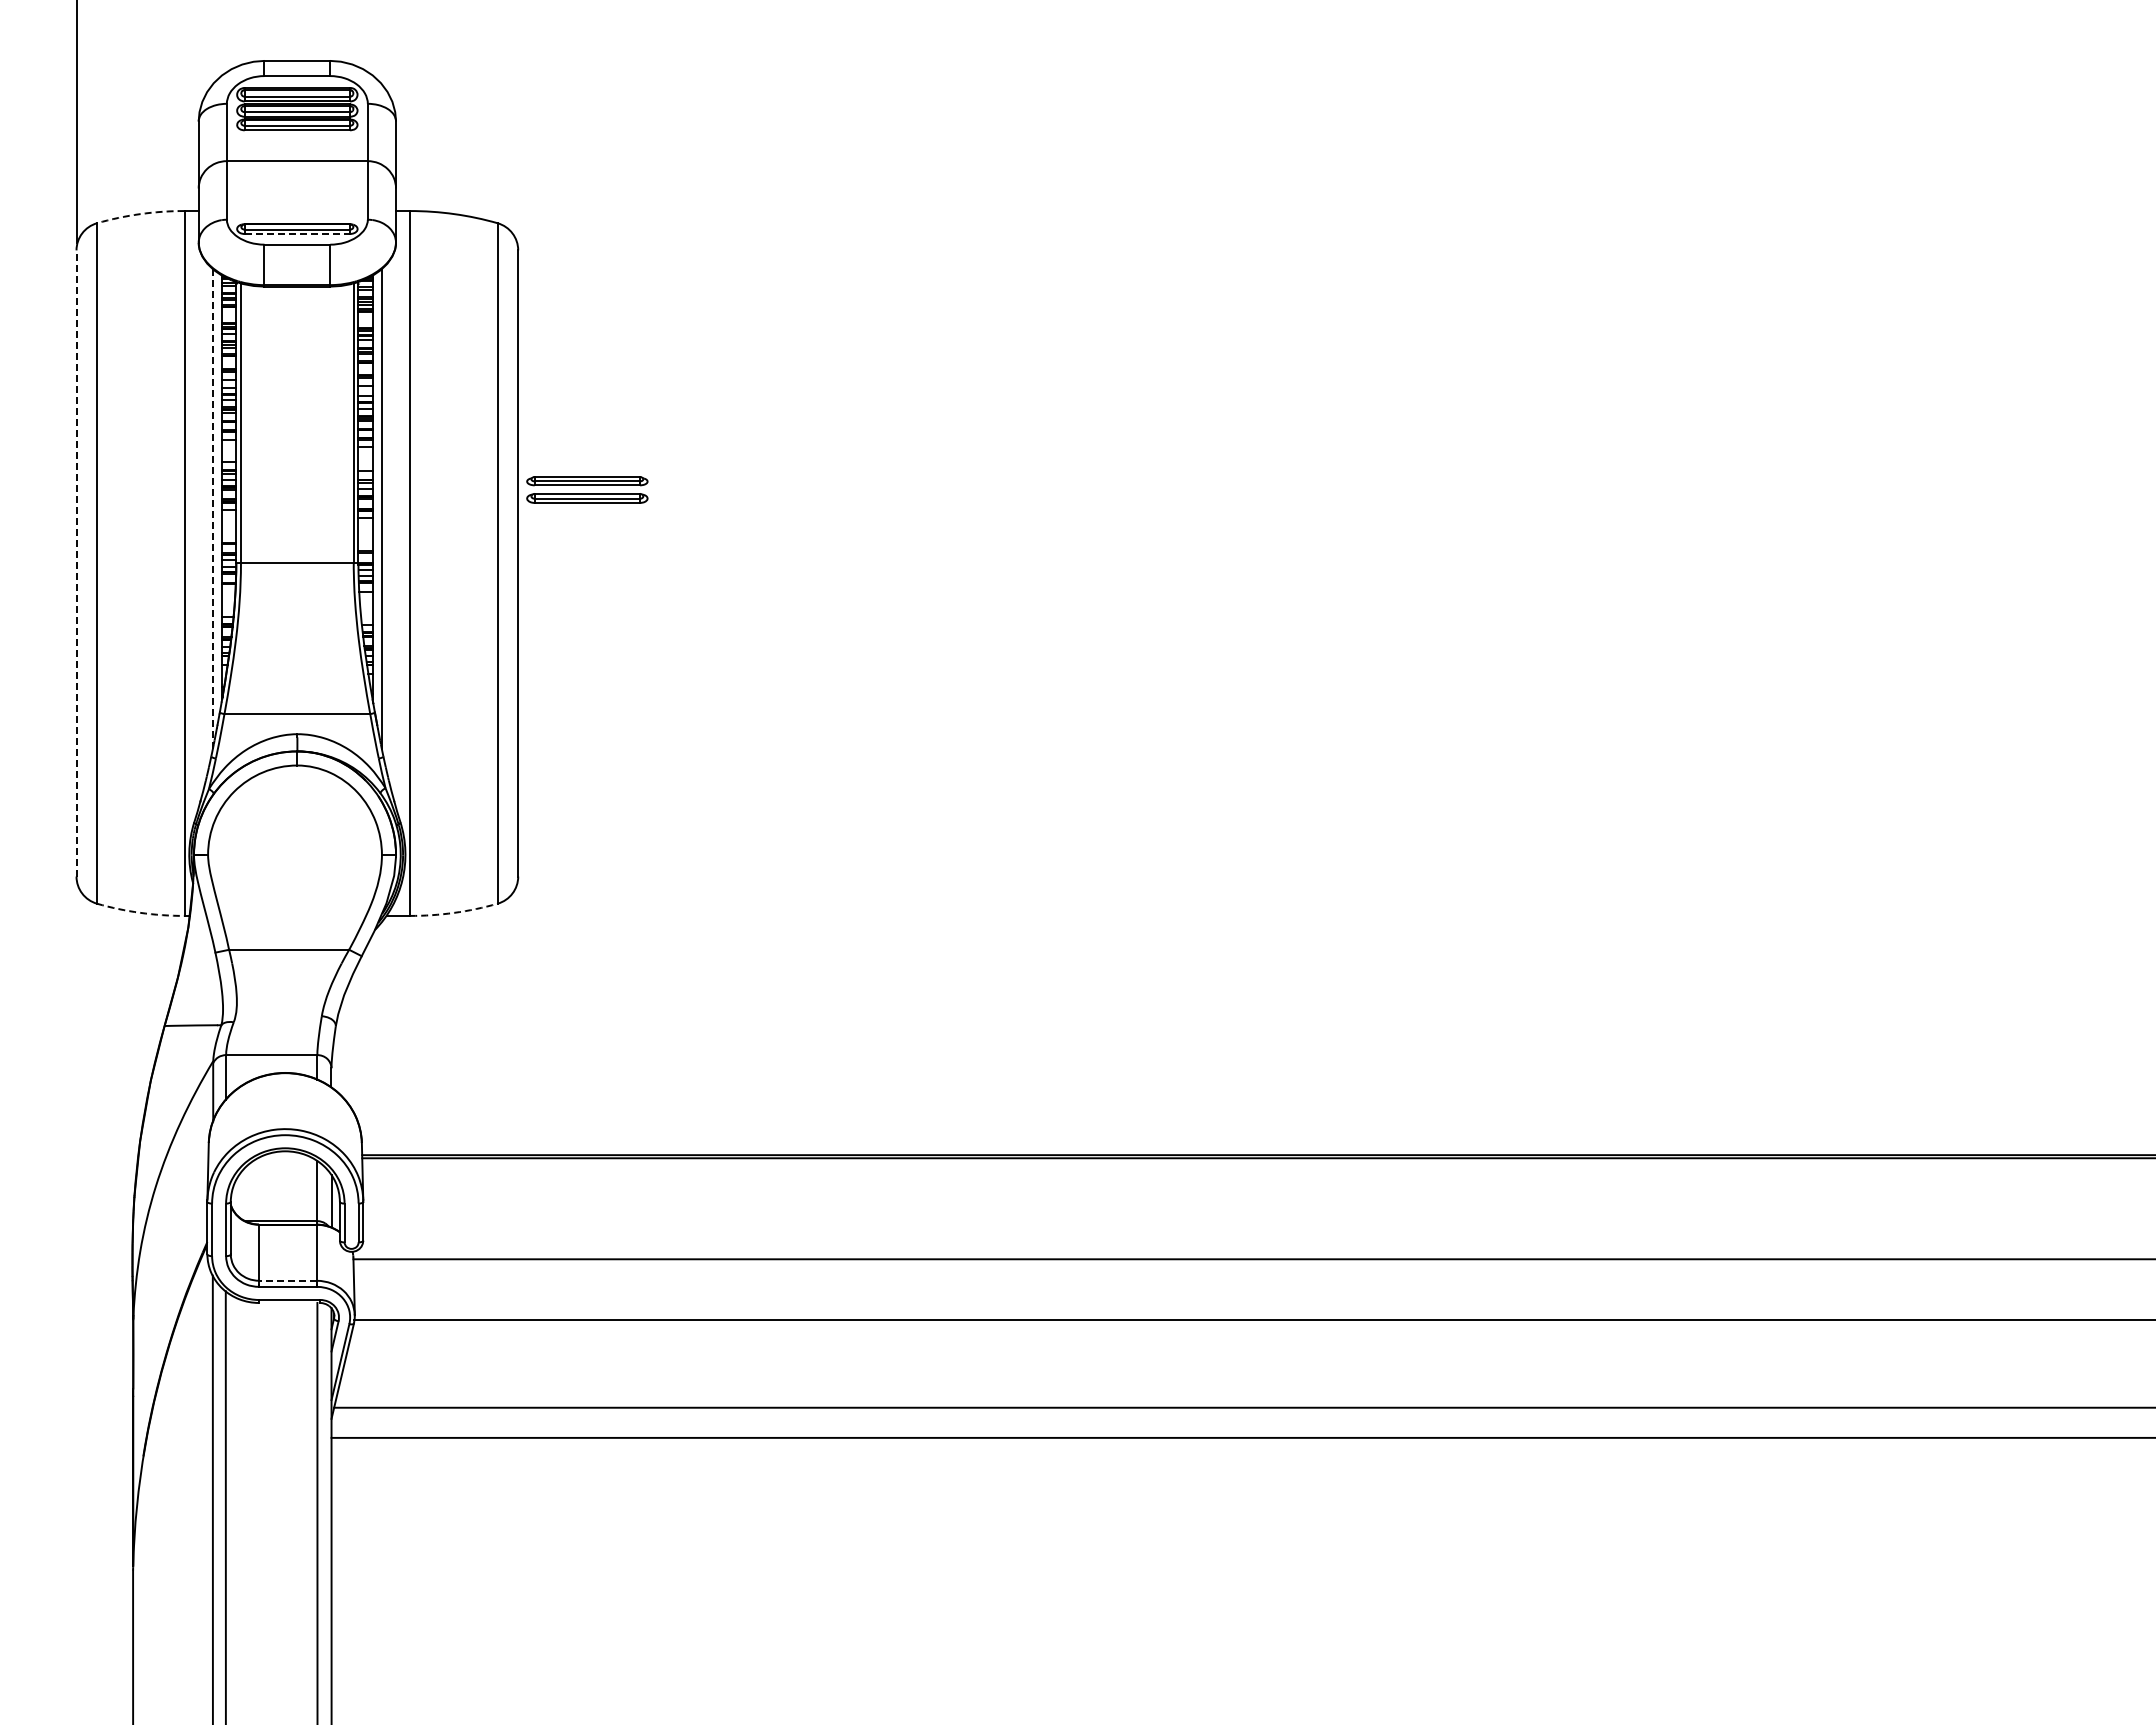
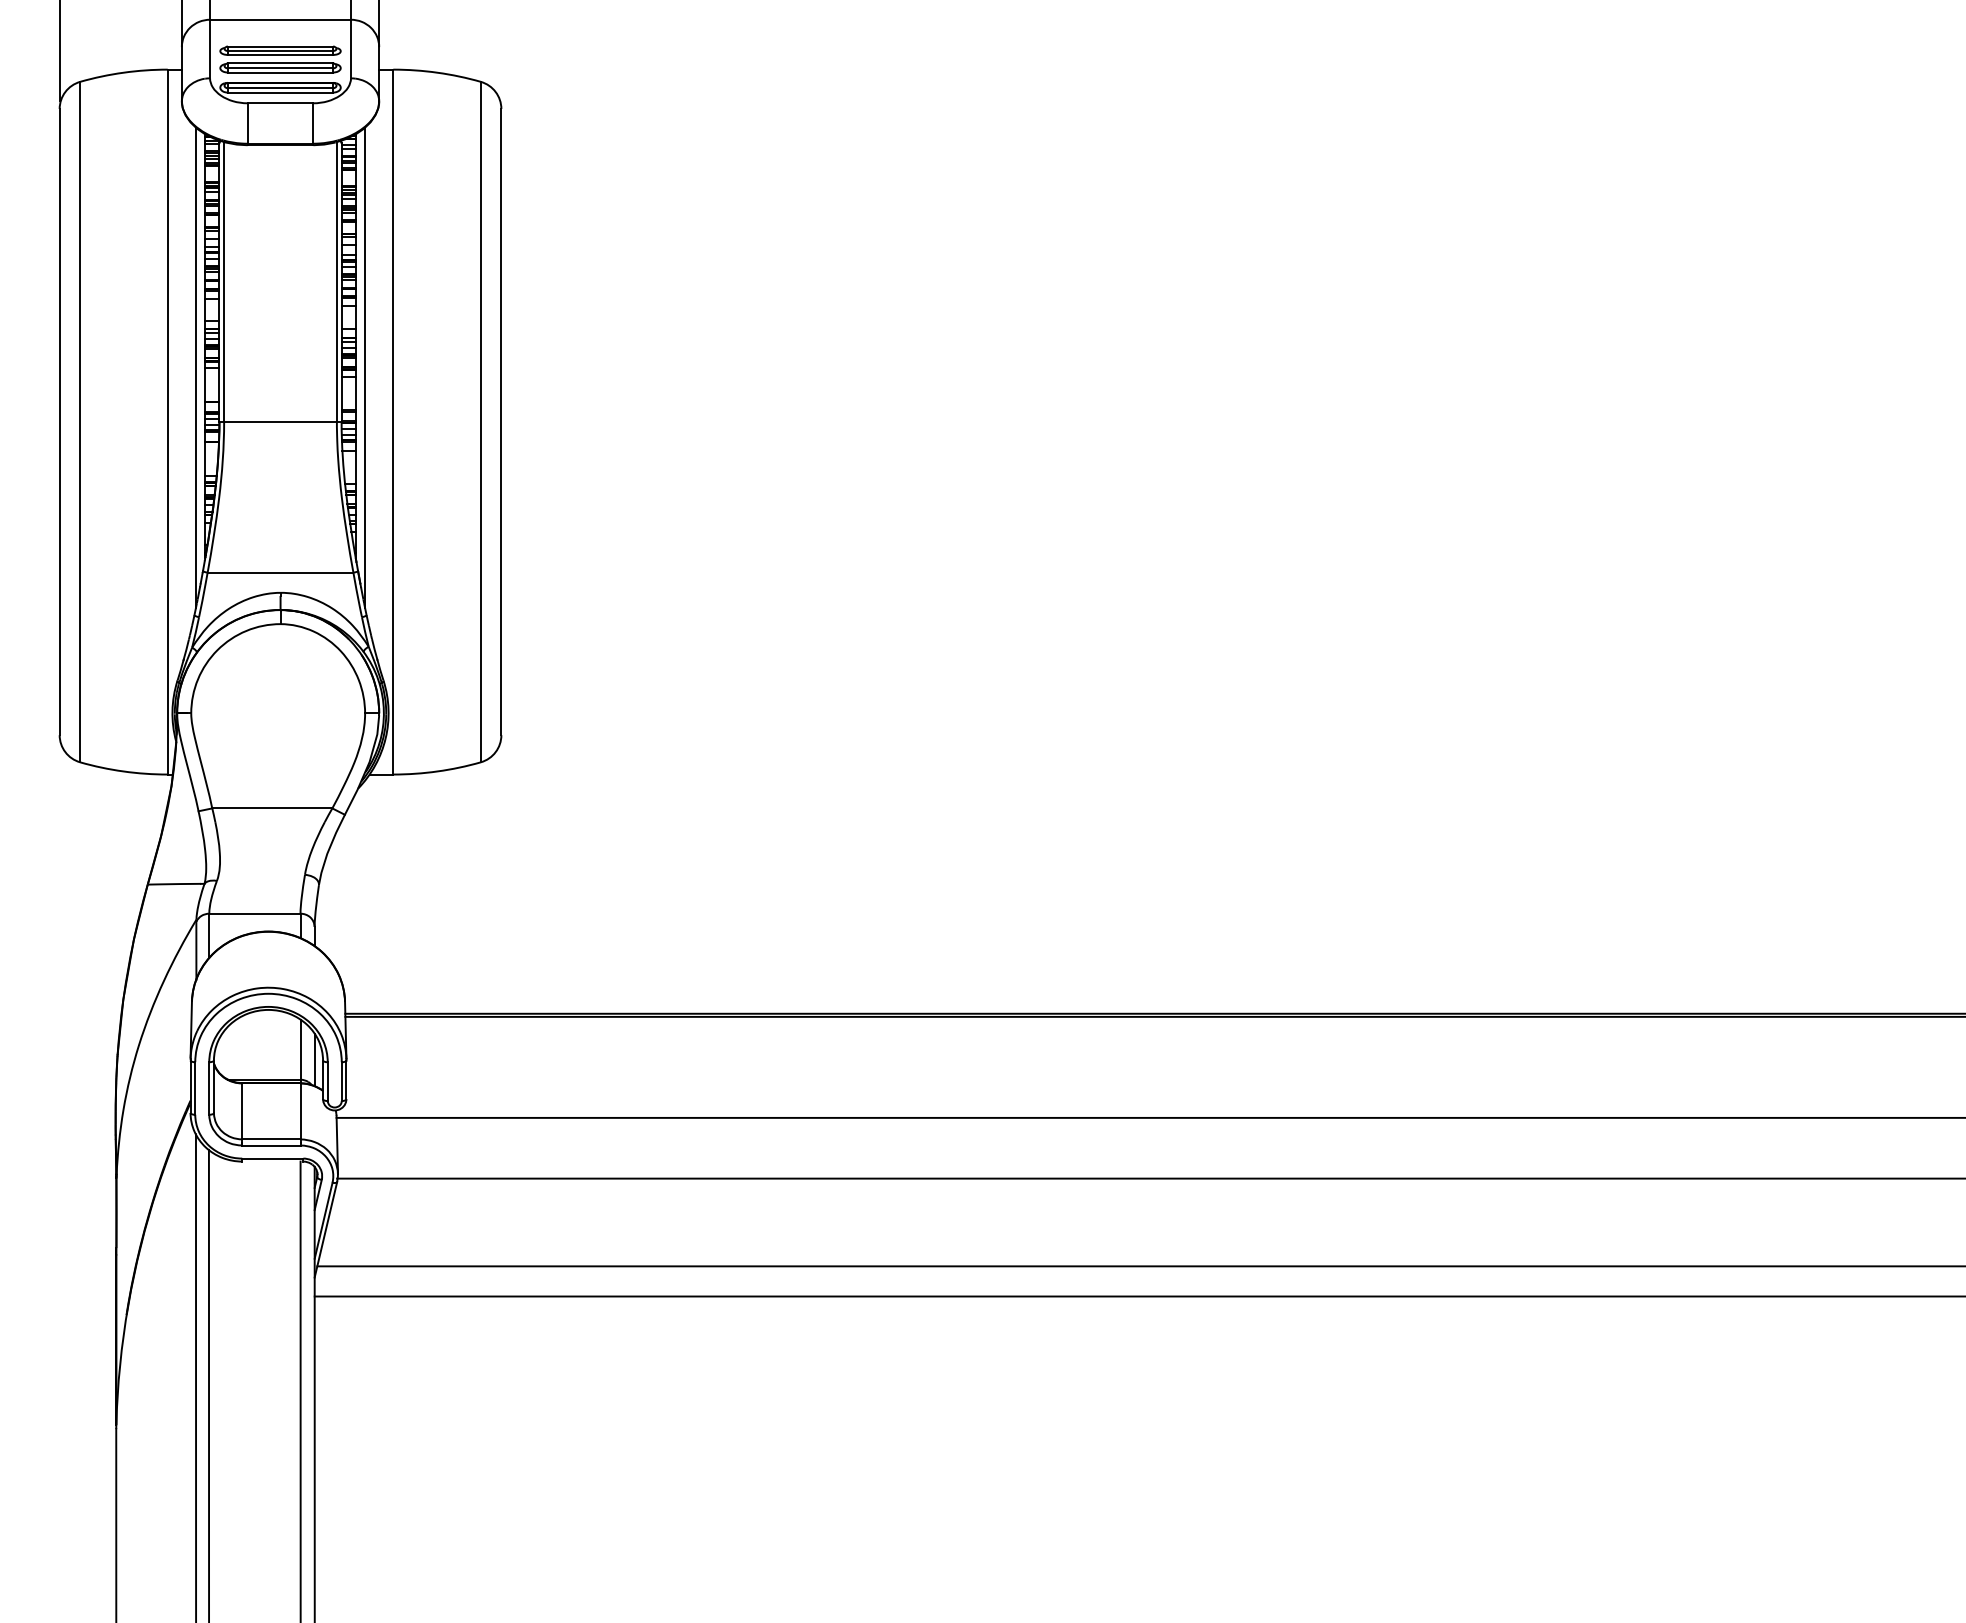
arc: (140, 214) -> (123, 73), dashed -> solid
line: (297, 234) -> (280, 93), dashed -> solid
part: (587, 489) -> (280, 59), moved
line: (212, 509) -> (195, 368), dashed -> solid
line: (76, 562) -> (59, 421), dashed -> solid
arc: (140, 912) -> (123, 771), dashed -> solid
arc: (454, 912) -> (437, 771), dashed -> solid
line: (287, 1280) -> (270, 1139), dashed -> solid

